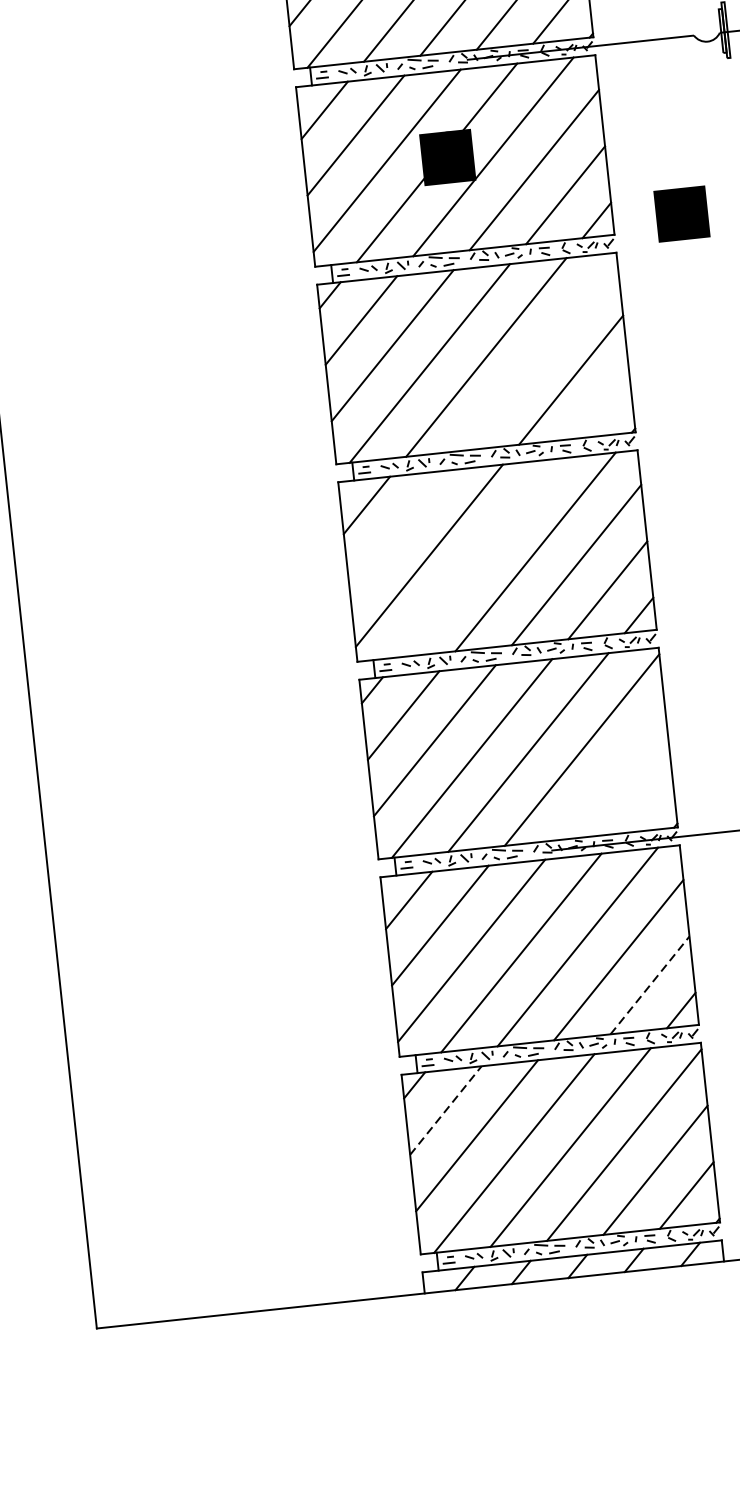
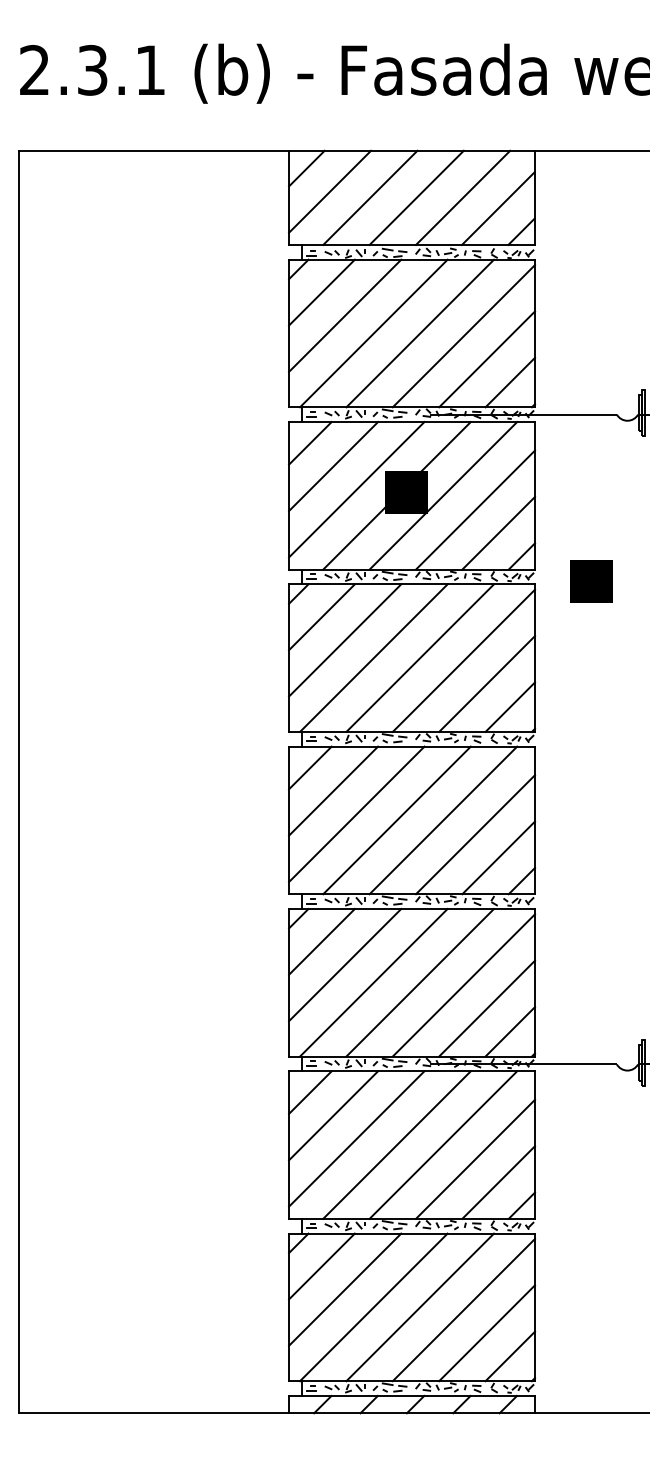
text: (681, 213) -> (591, 581), moved
line: (539, 354) -> (463, 660), added
line: (602, 404) -> (510, 706), added
line: (398, 529) -> (333, 790), added
line: (478, 558) -> (396, 820), added
line: (613, 775) -> (487, 1008), added
line: (644, 800) -> (510, 1031), added
line: (651, 985) -> (499, 1182), dashed -> solid
line: (445, 1110) -> (321, 1266), dashed -> solid

